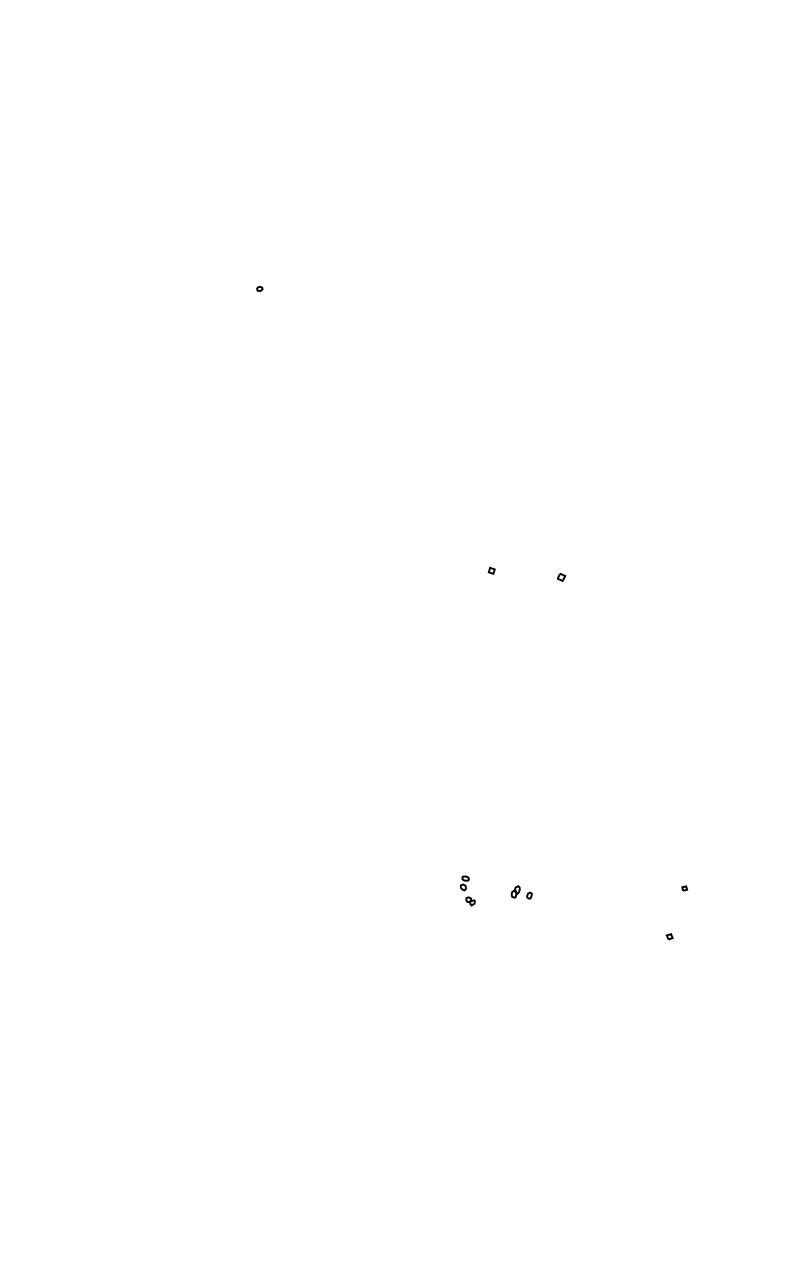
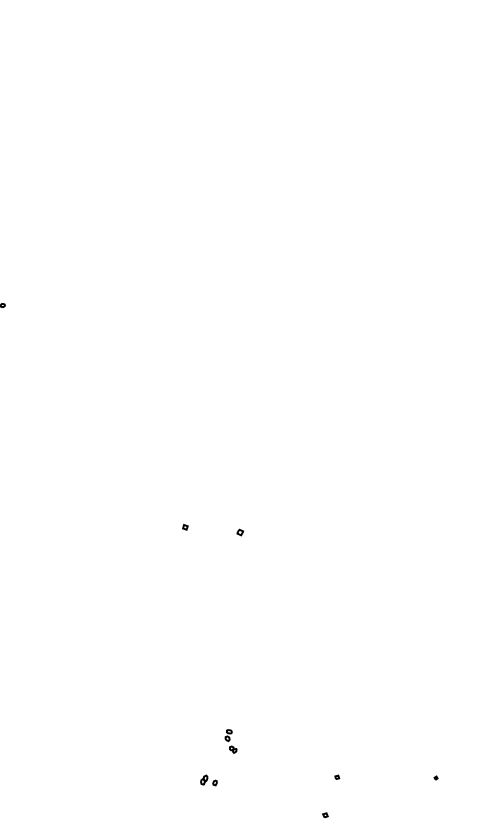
part: (467, 890) -> (230, 741), moved

